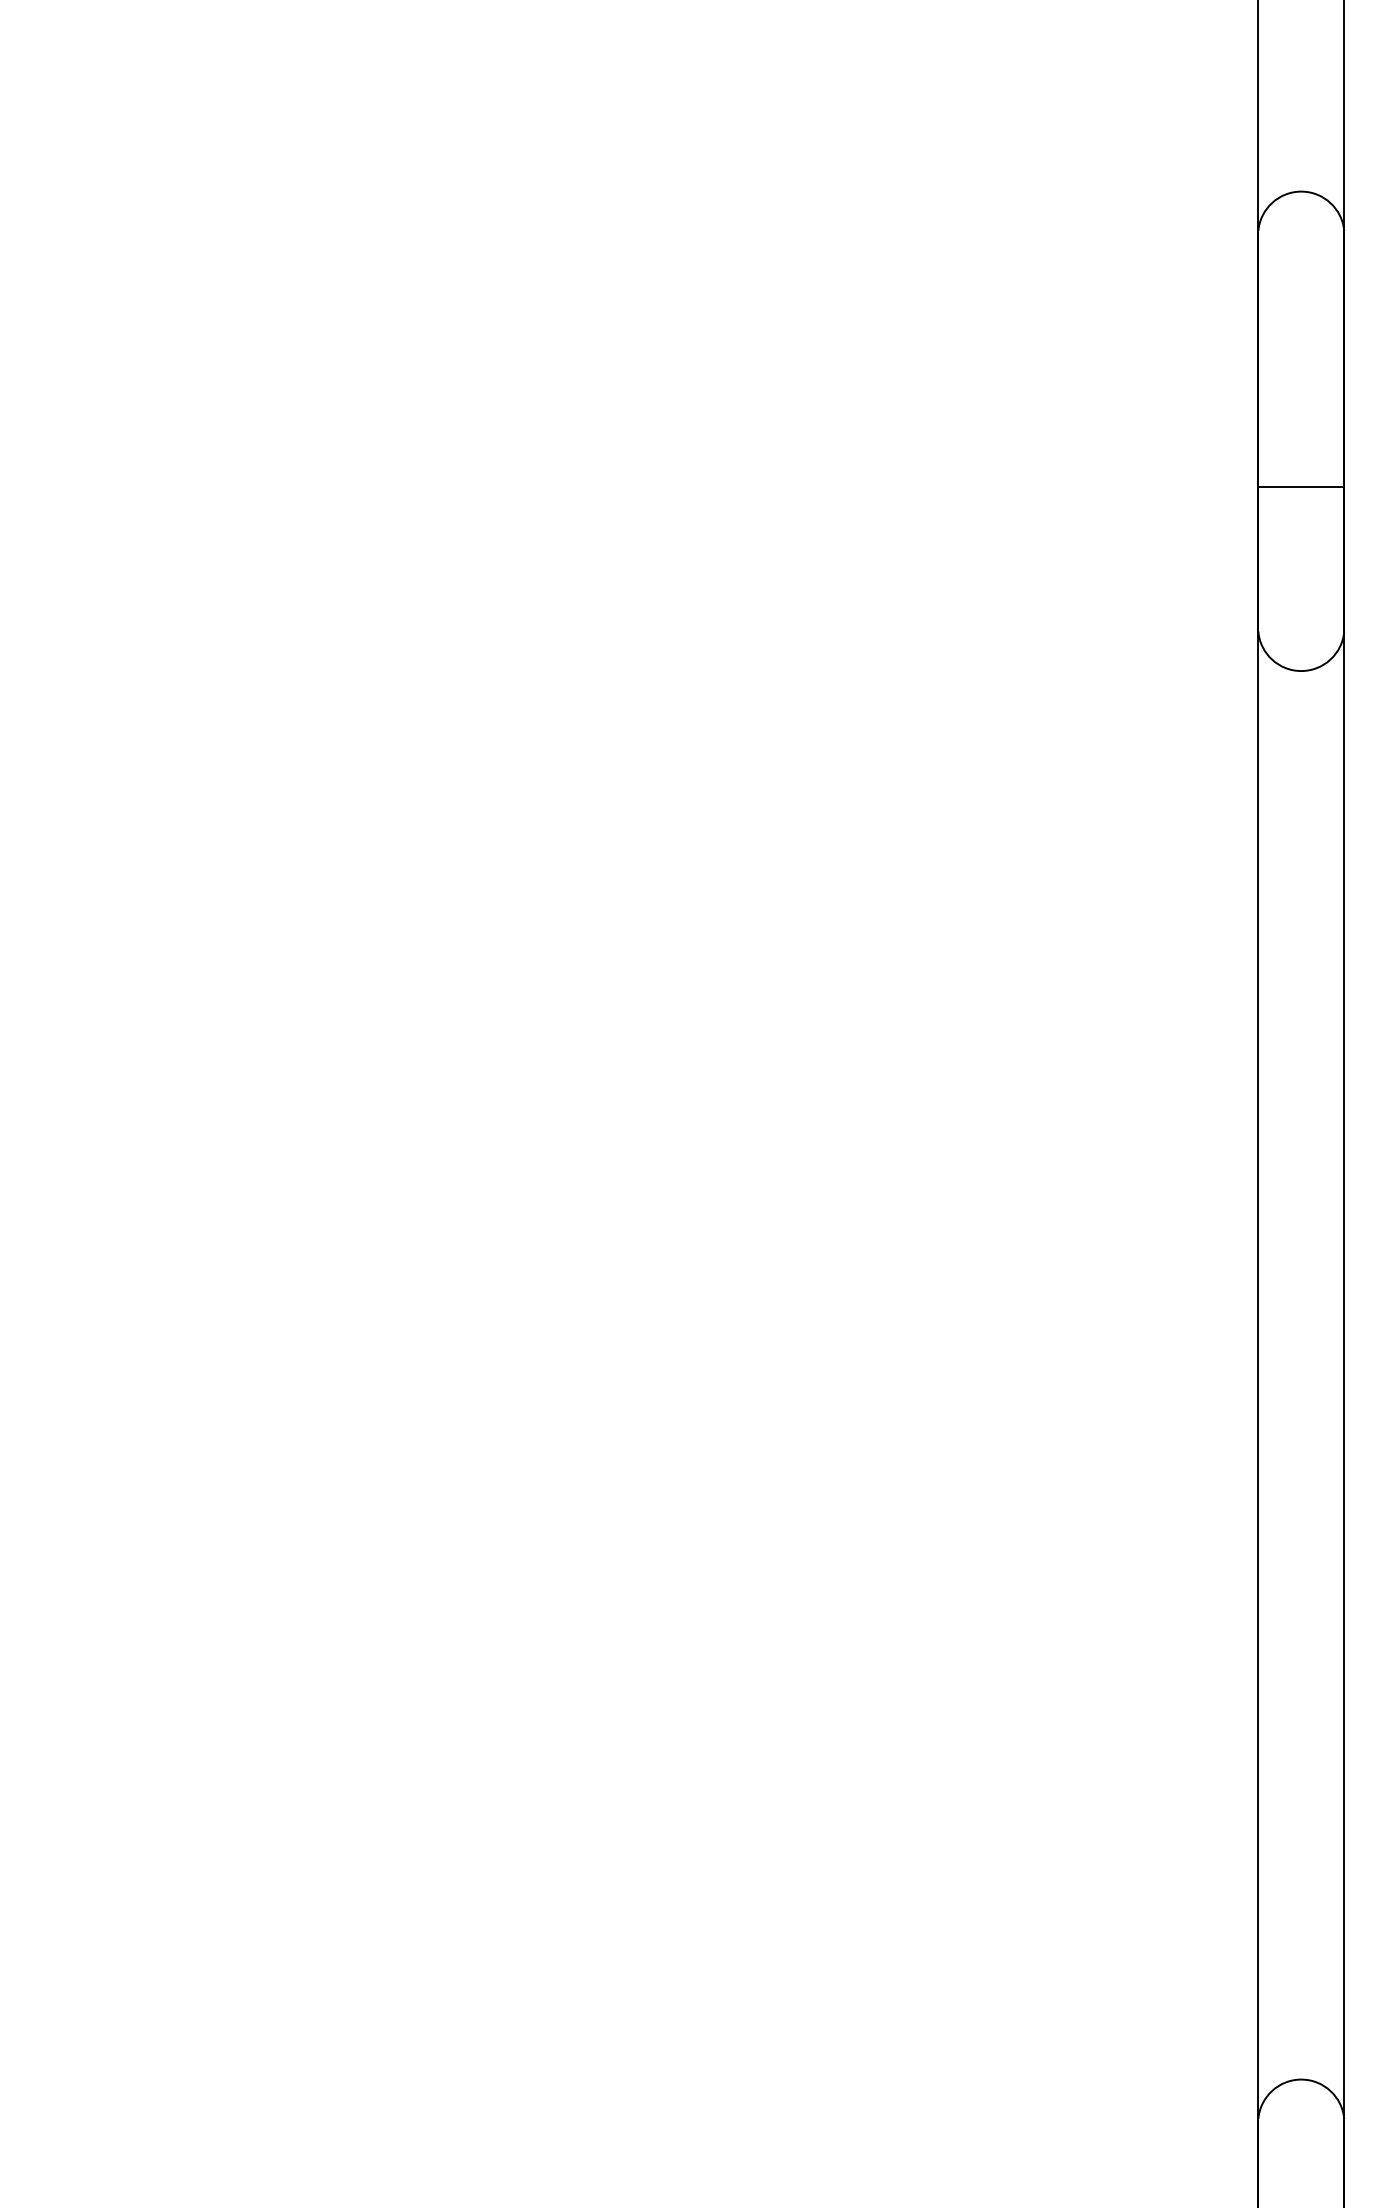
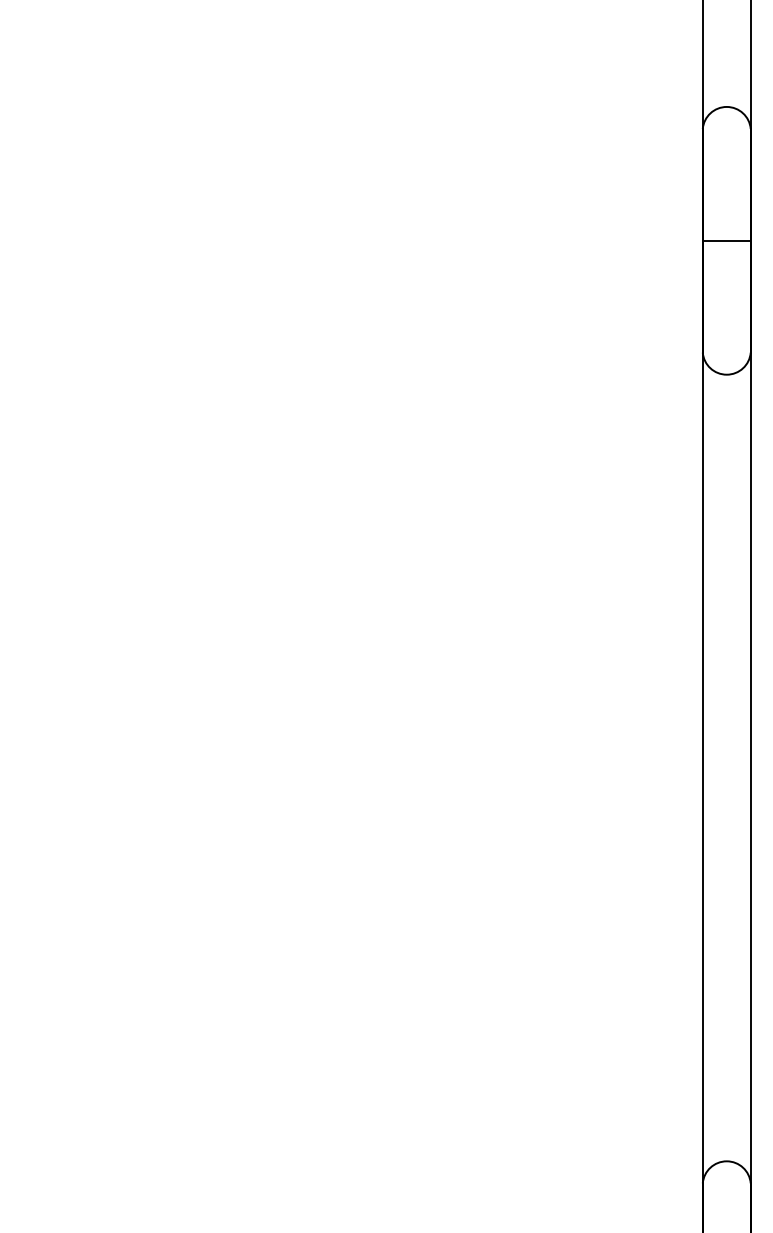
line: (1300, 486) -> (726, 240), moved

